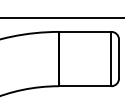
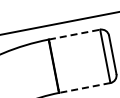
line: (85, 31) -> (74, 34), solid -> dashed
line: (84, 86) -> (84, 88), solid -> dashed

